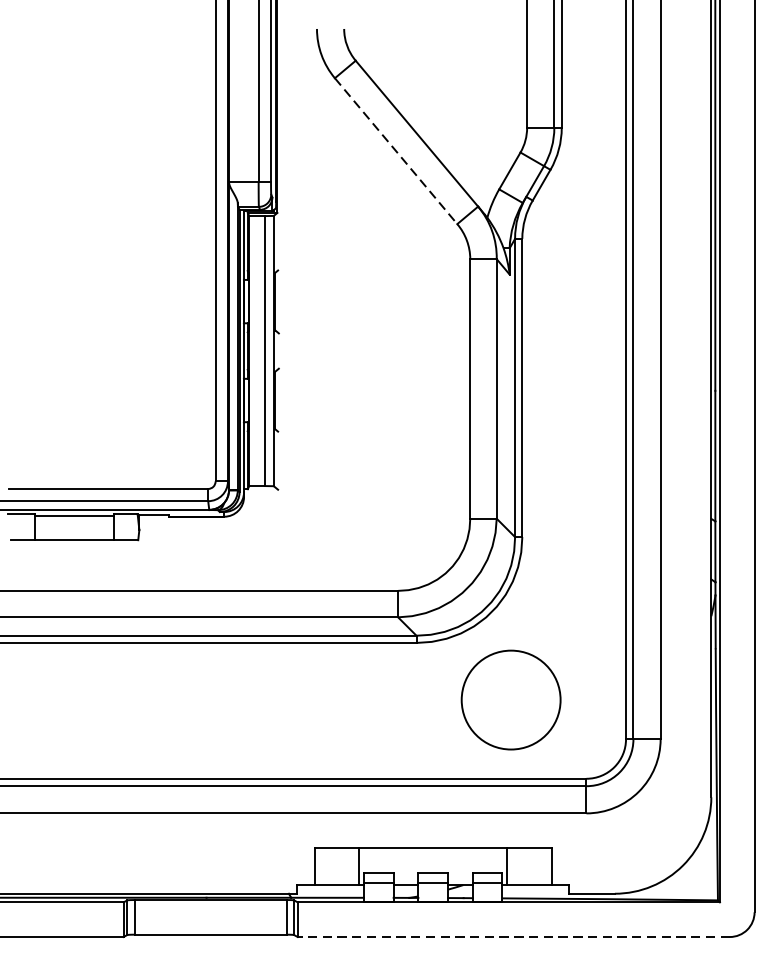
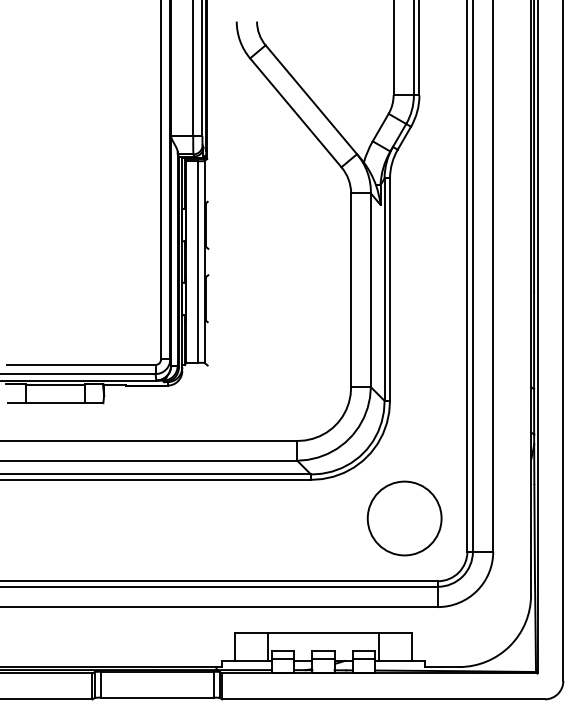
line: (397, 152) -> (296, 113), dashed -> solid
circle: (510, 700) -> (404, 518), moved
line: (513, 937) -> (383, 699), dashed -> solid

